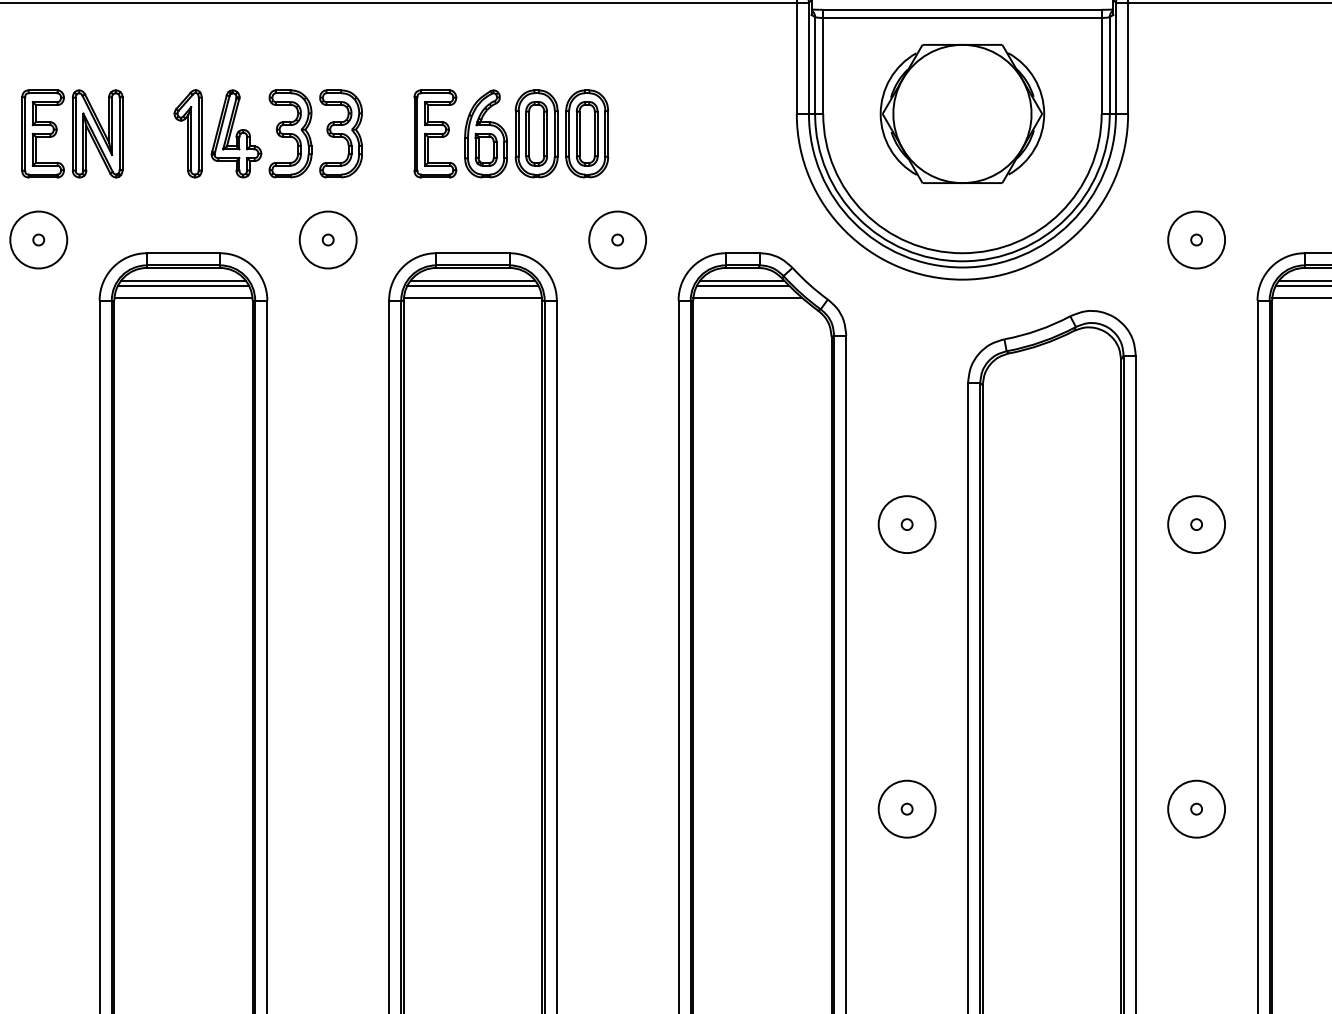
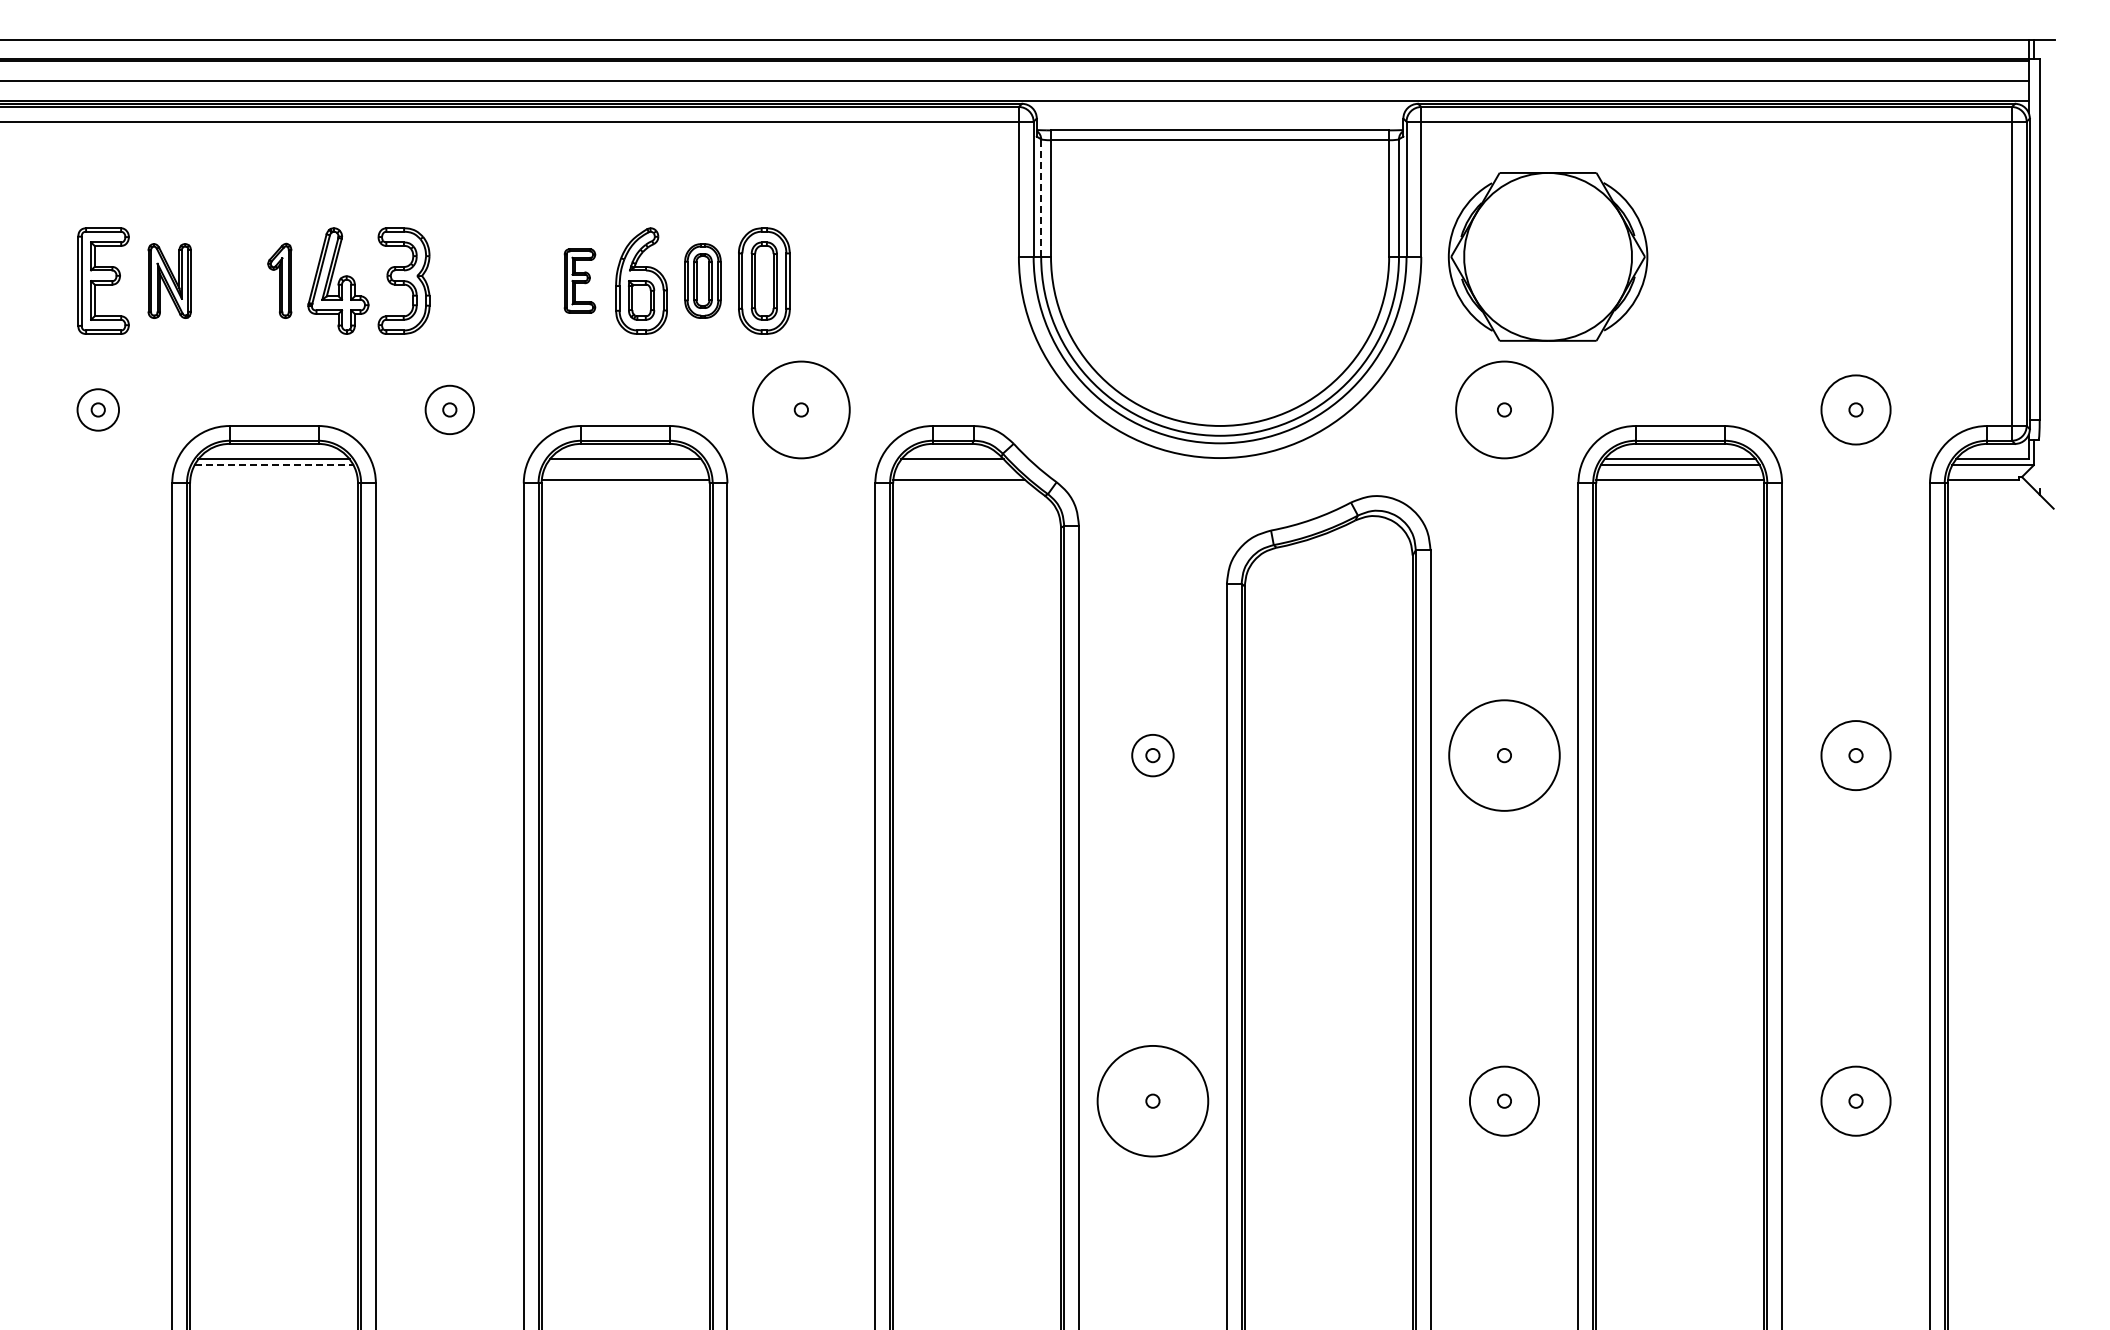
line: (815, 65) -> (1041, 198), solid -> dashed
part: (961, 113) -> (1547, 256), moved
part: (97, 133) -> (169, 280), size x0.7
part: (187, 133) -> (279, 280), size x0.7
part: (341, 133) -> (465, 280), removed
part: (434, 133) -> (579, 280), size x0.6
part: (536, 133) -> (702, 280), size x0.7
circle: (38, 239) -> (97, 409), size x0.6
circle: (327, 239) -> (449, 409), size x0.7
circle: (616, 239) -> (800, 409), size x1.4
circle: (1196, 239) -> (1504, 409), size x1.4
line: (183, 285) -> (274, 465), solid -> dashed
line: (472, 285) -> (625, 465), removed
line: (742, 285) -> (953, 465), removed
line: (183, 298) -> (273, 480), removed
circle: (906, 524) -> (1152, 755), size x0.6
circle: (1196, 524) -> (1504, 755), size x1.6
circle: (906, 808) -> (1152, 1100), size x1.6

